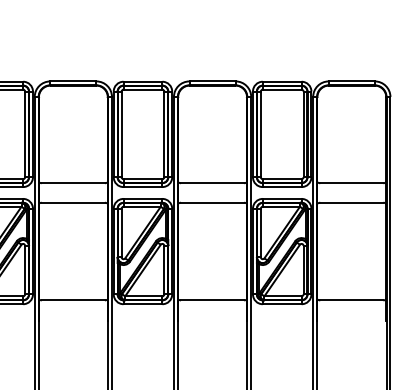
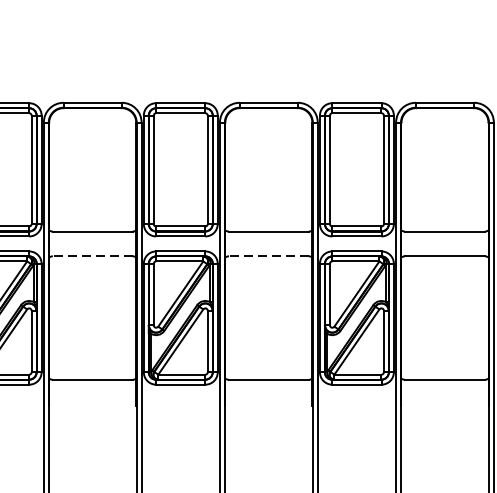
line: (73, 202) -> (92, 255), solid -> dashed
line: (212, 202) -> (268, 255), solid -> dashed

